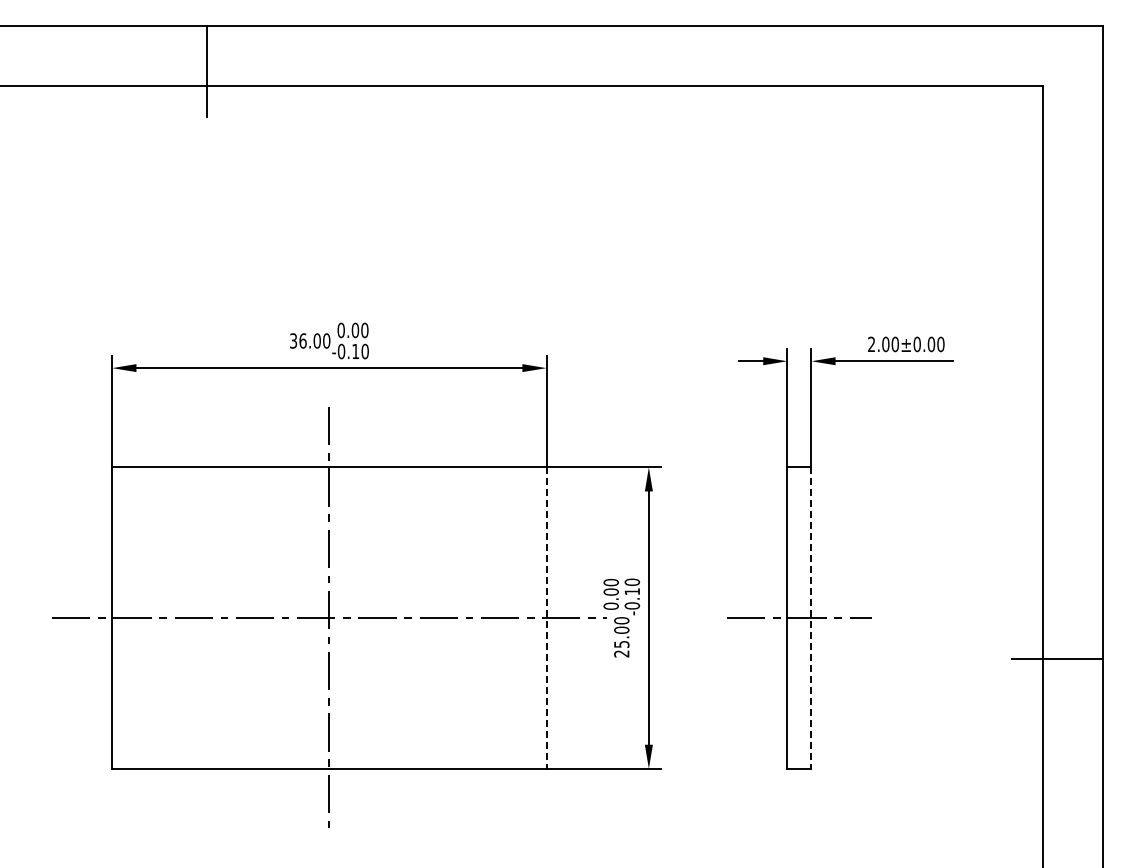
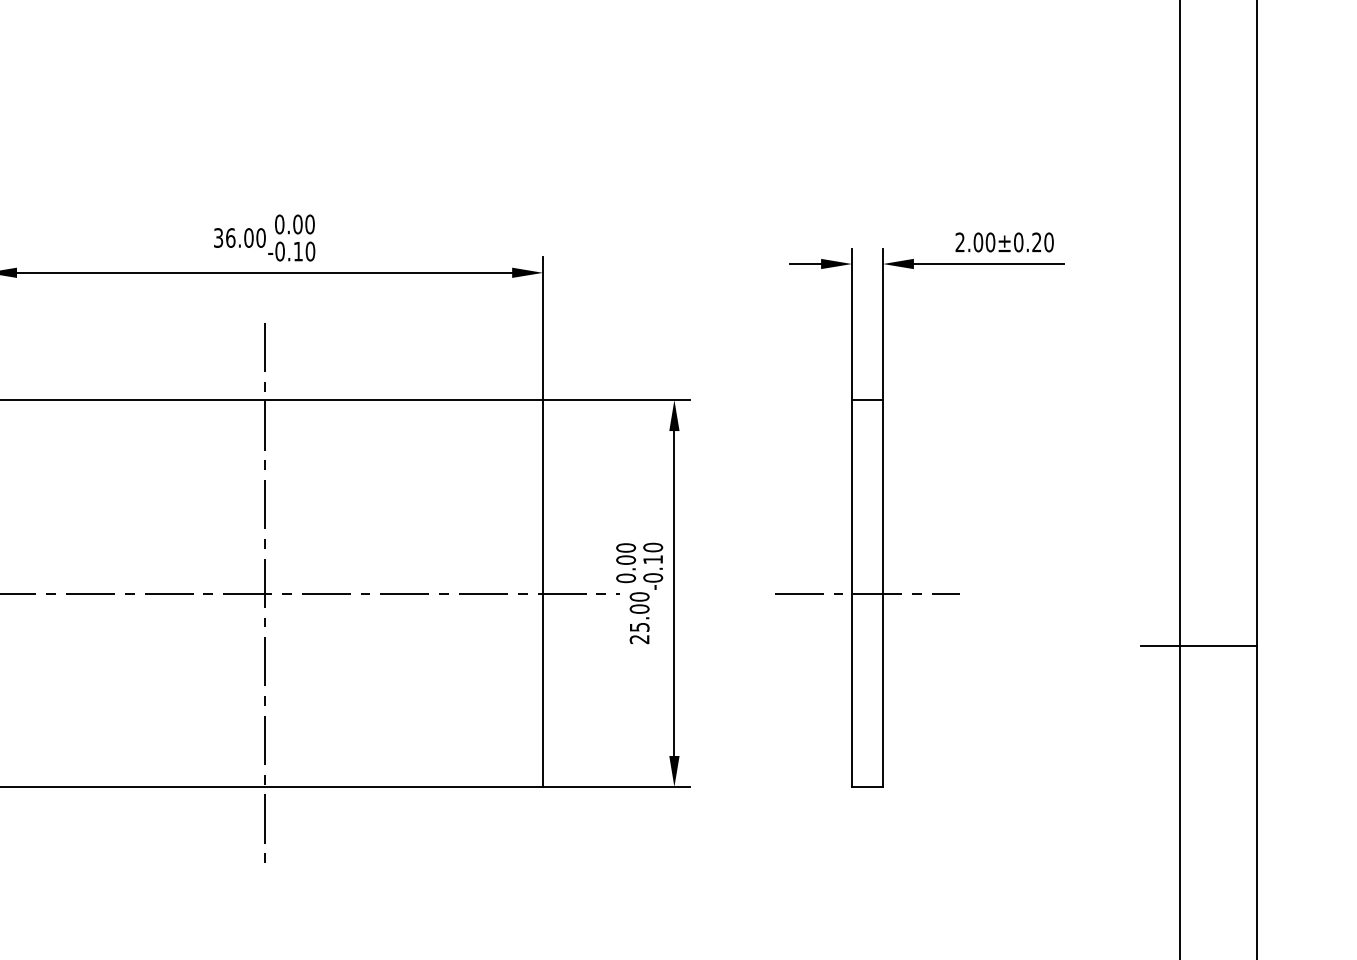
text: (931, 344) -> (1036, 242), 2.00±0.00 -> 2.00±0.20
line: (546, 618) -> (543, 594), dashed -> solid
line: (811, 618) -> (883, 594), dashed -> solid

